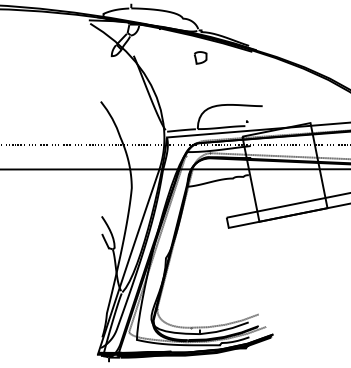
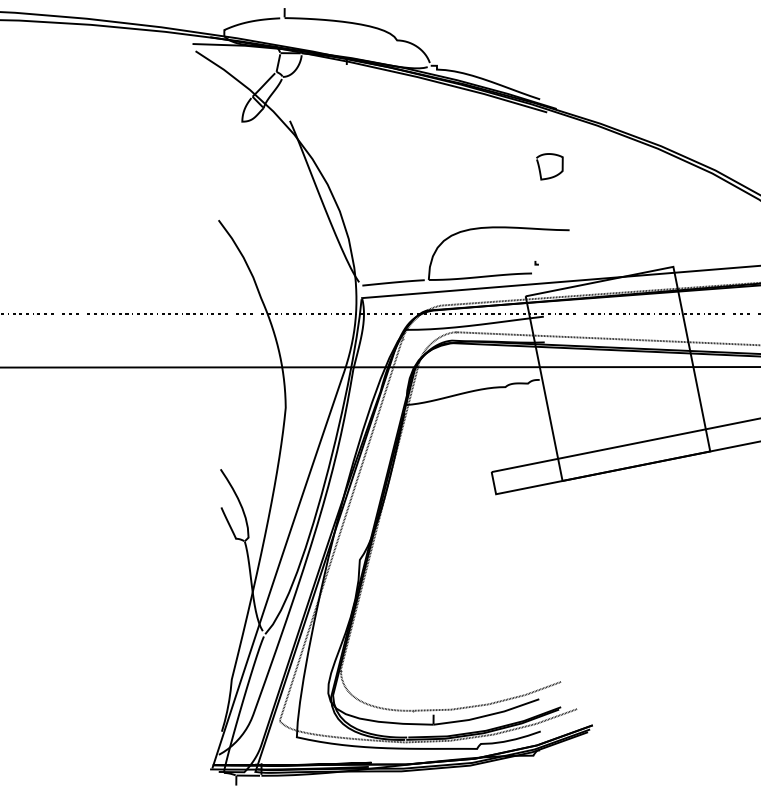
curve: (196, 57) -> (541, 165), moved

